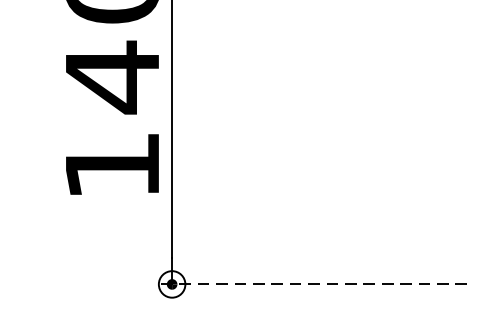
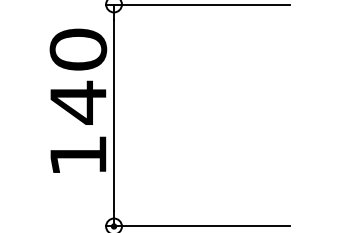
line: (311, 284) -> (197, 226), dashed -> solid

